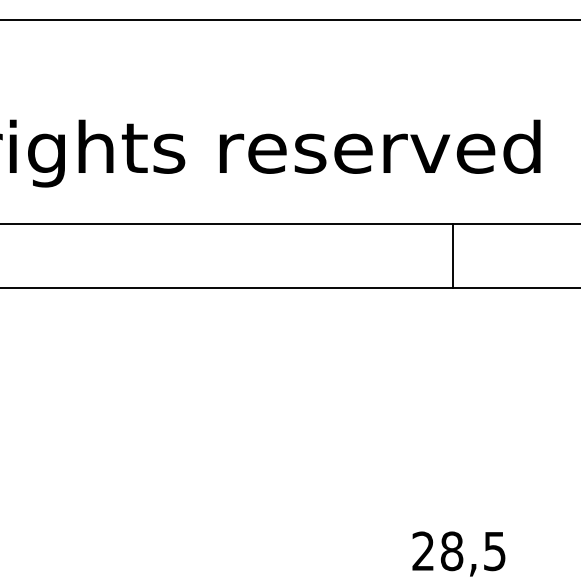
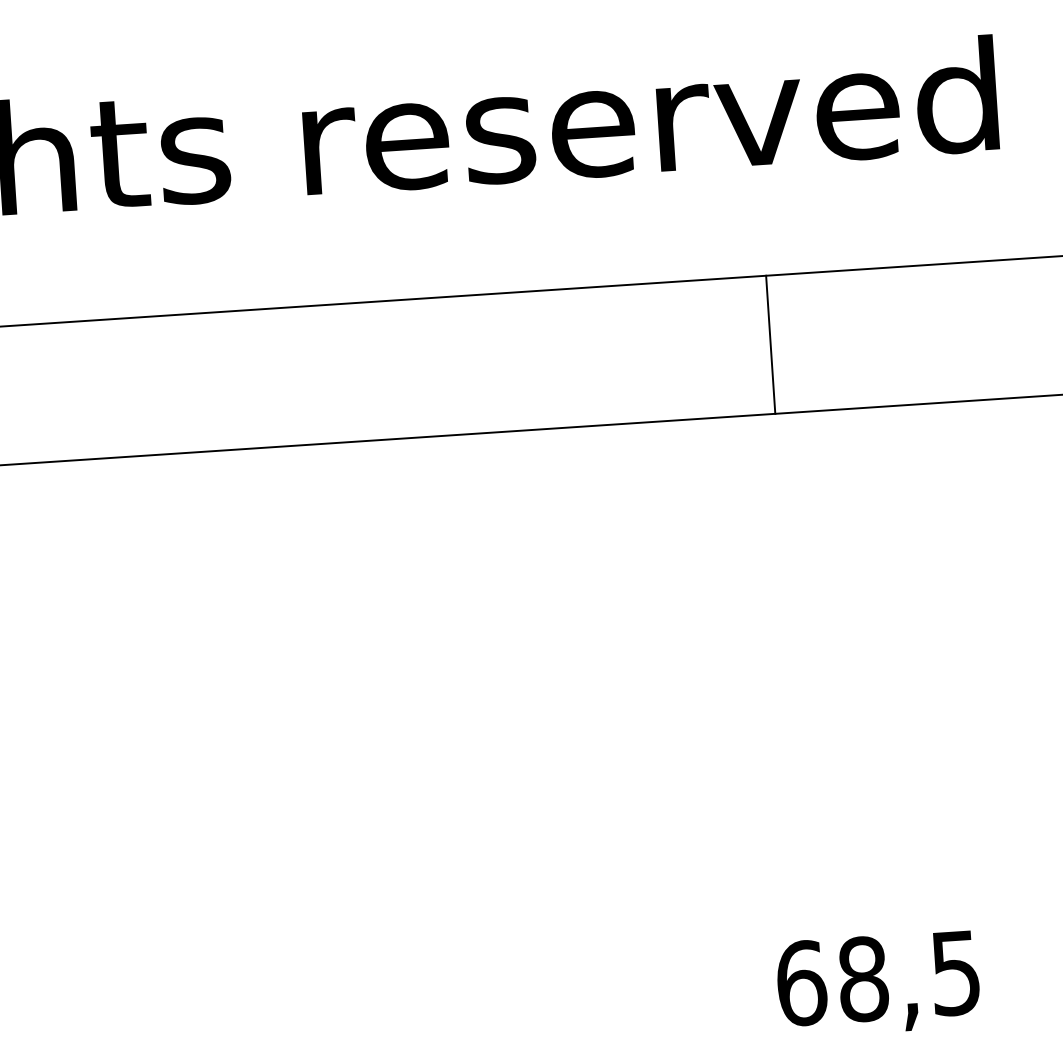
line: (452, 256) -> (770, 345), moved
text: (423, 551) -> (801, 983), 28,5 -> 68,5

